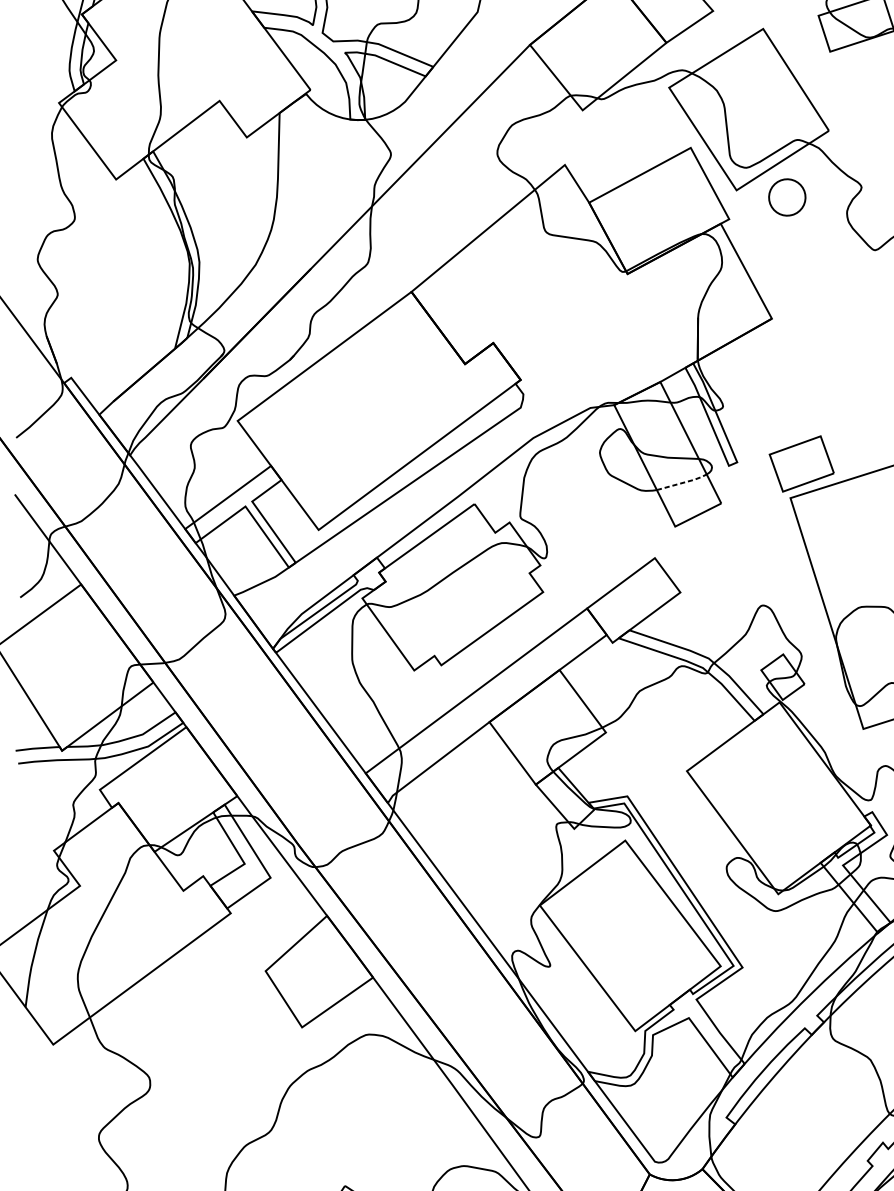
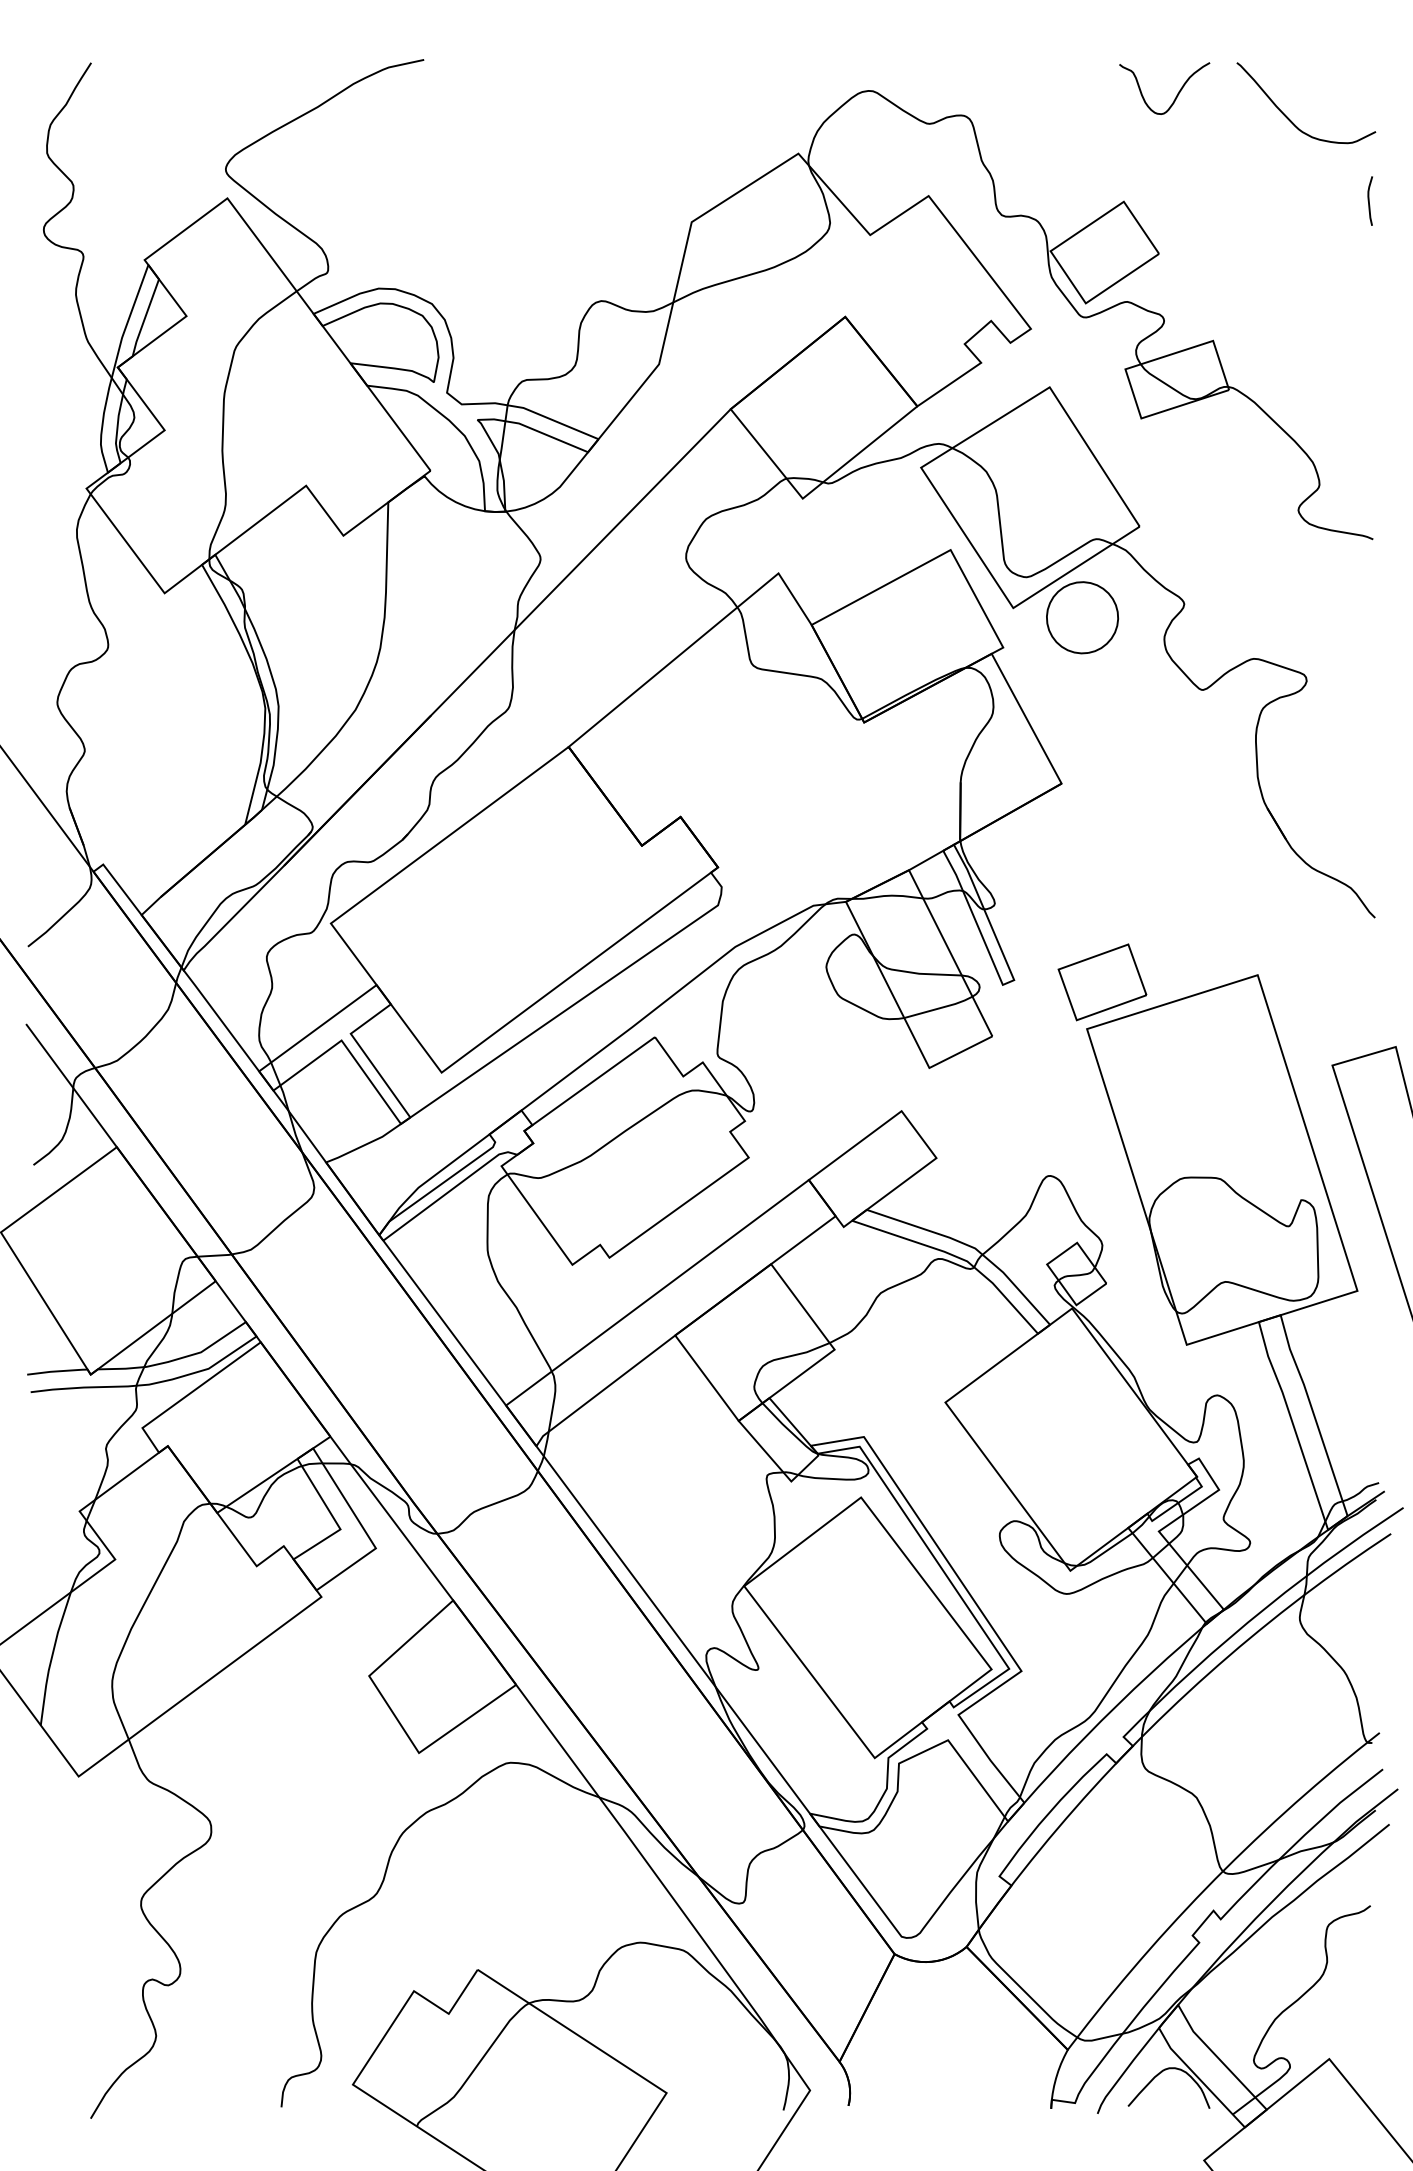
part: (787, 197) -> (1082, 617), size x1.43
line: (683, 482) -> (940, 1007), dashed -> solid

